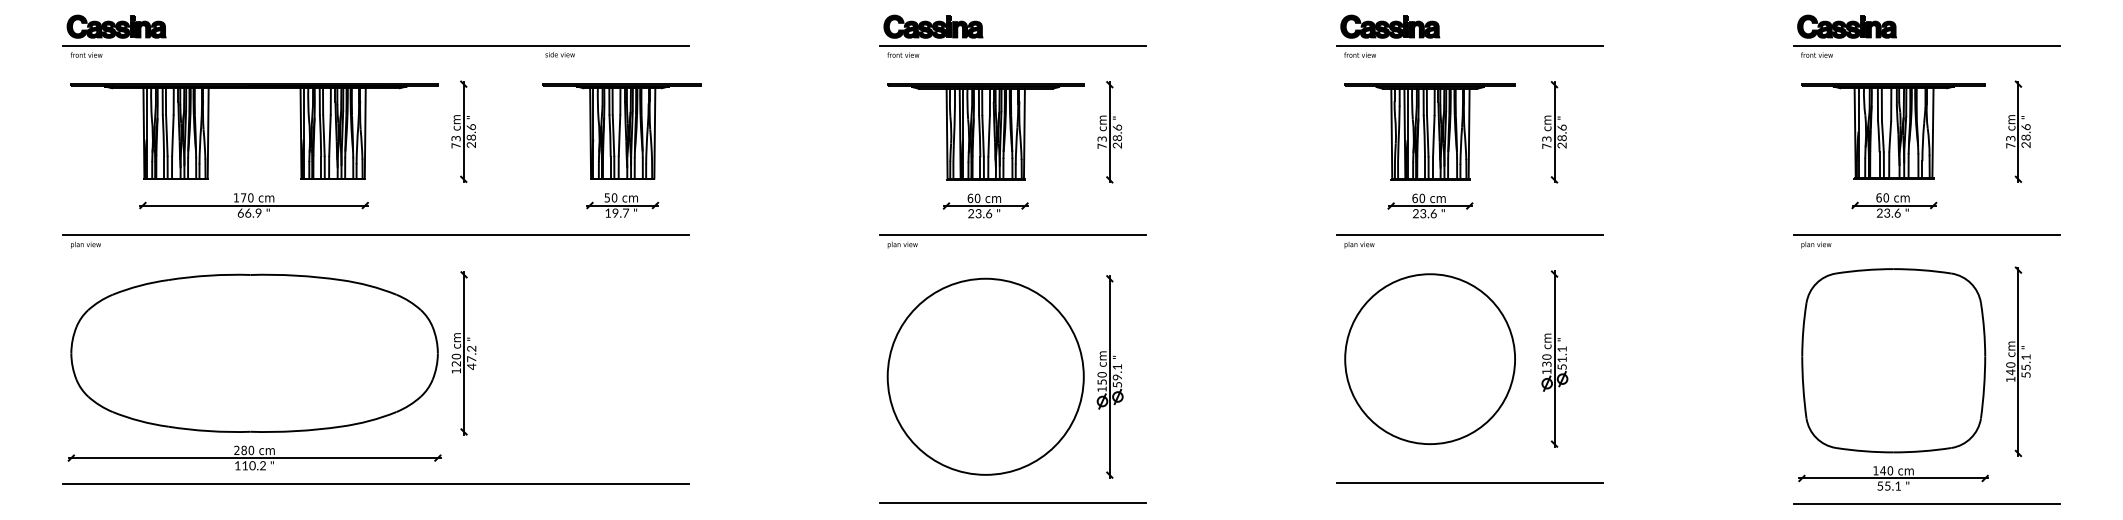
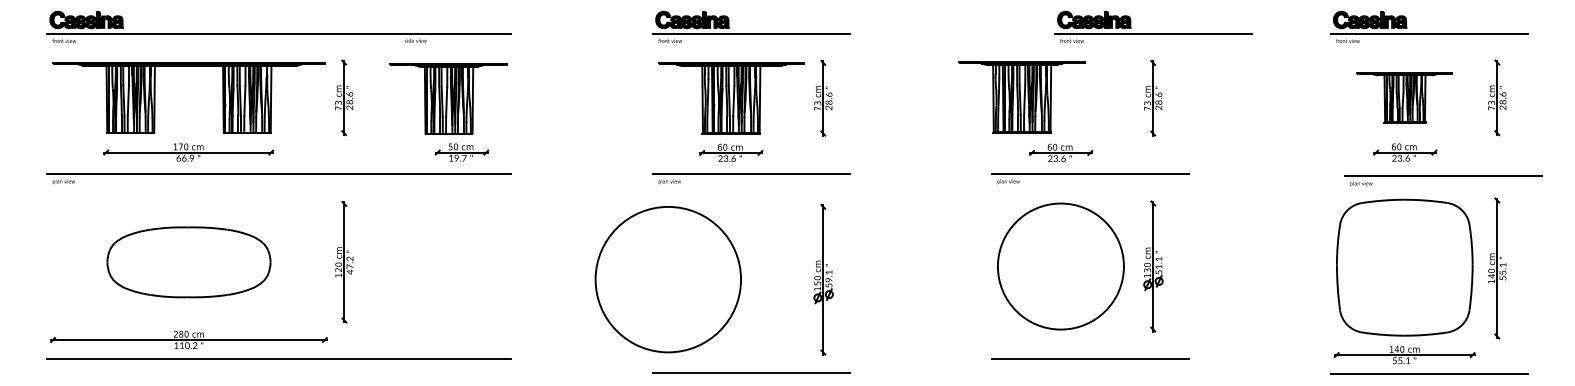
part: (1470, 44) -> (1153, 33), moved
part: (621, 131) -> (448, 98), moved
part: (1893, 131) -> (1404, 97), size x0.7
part: (1429, 132) -> (1021, 97), moved
part: (1927, 240) -> (1443, 180), moved
part: (253, 353) -> (188, 262), size x0.6
part: (984, 376) -> (667, 279), moved

